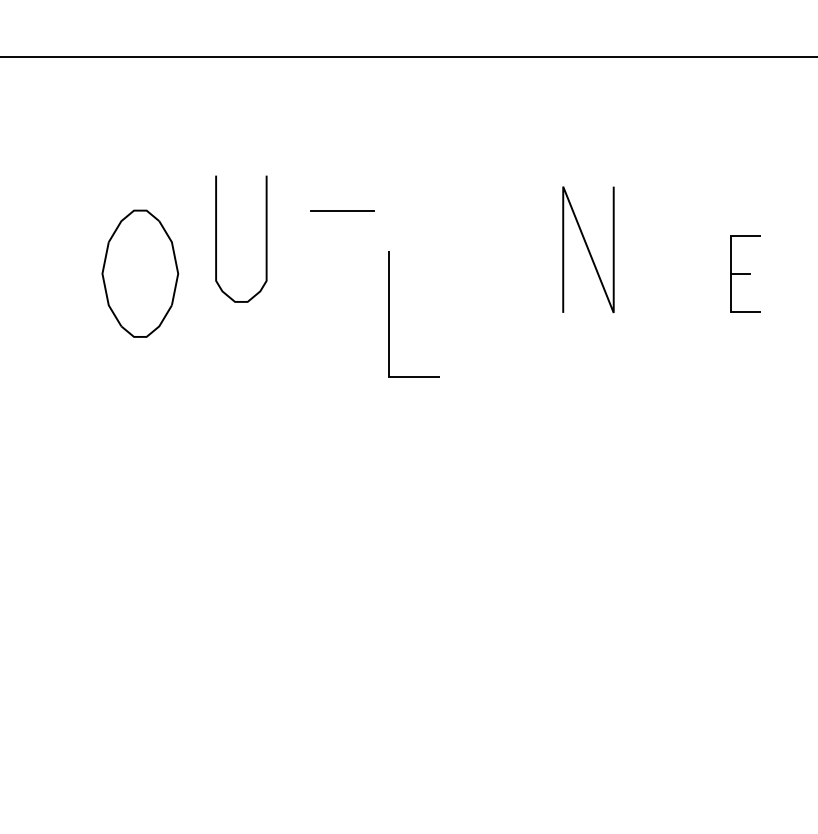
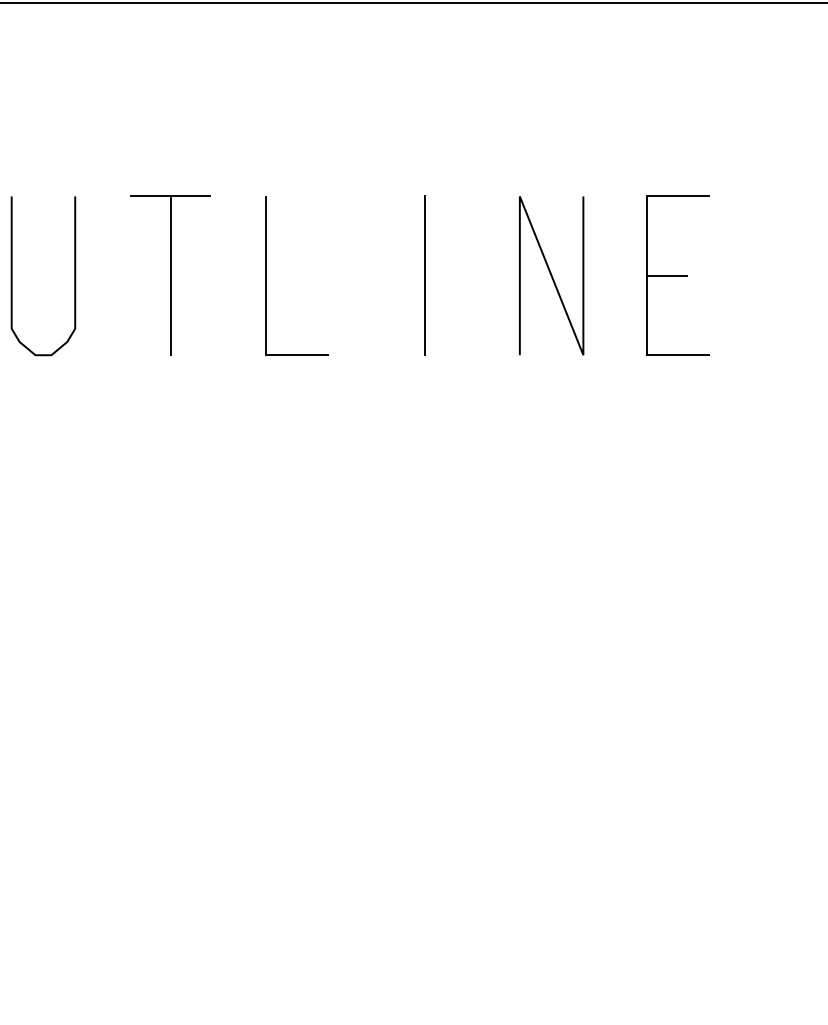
curve: (265, 238) -> (73, 275), moved
line: (588, 249) -> (551, 275), moved
line: (342, 273) -> (170, 275), added
line: (544, 273) -> (424, 275), added
part: (745, 273) -> (677, 275), size x1.67
line: (389, 314) -> (266, 276), moved

